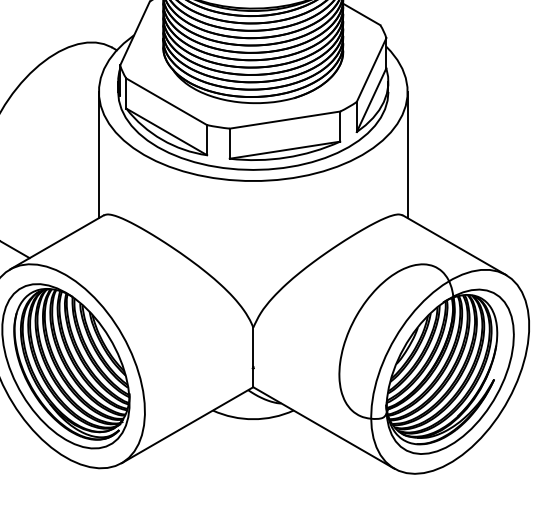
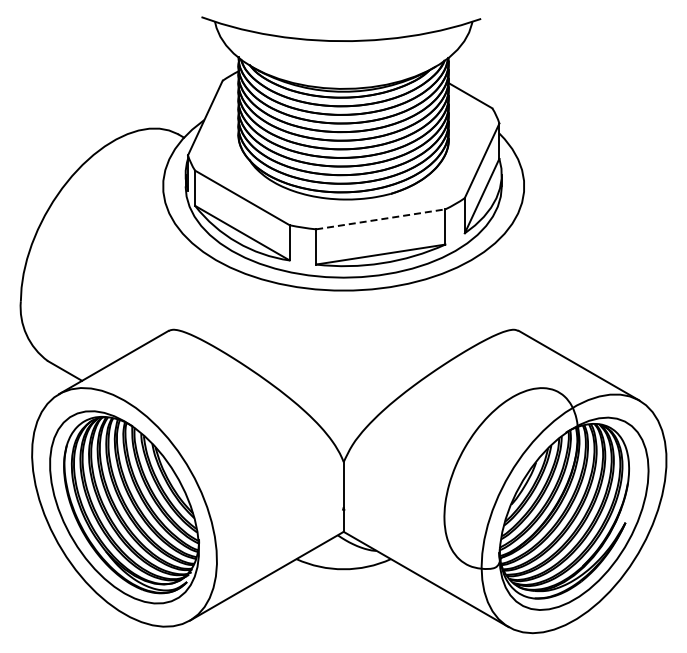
line: (285, 120) -> (381, 219), solid -> dashed
line: (99, 155) -> (163, 260), removed
line: (407, 155) -> (524, 260), removed

